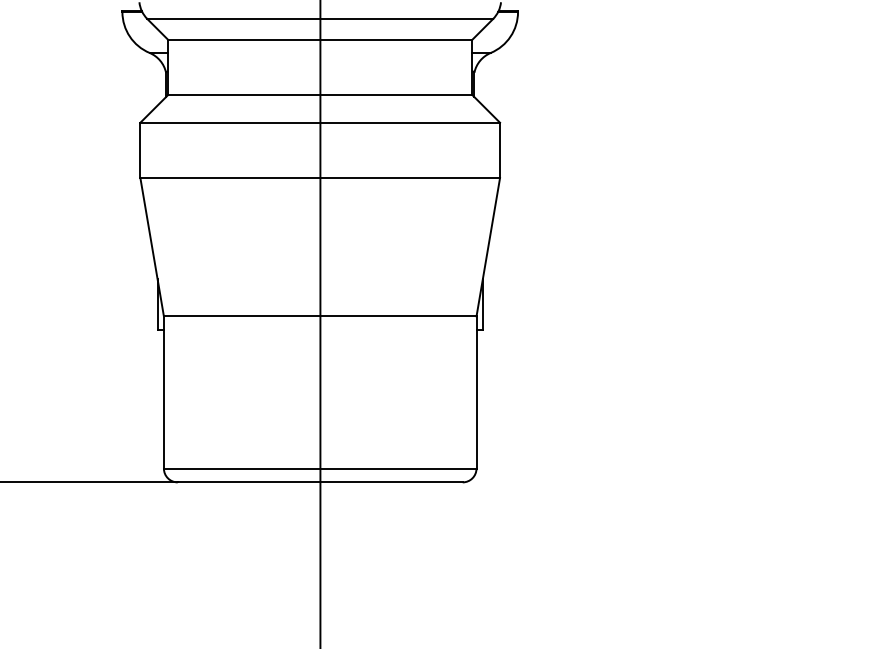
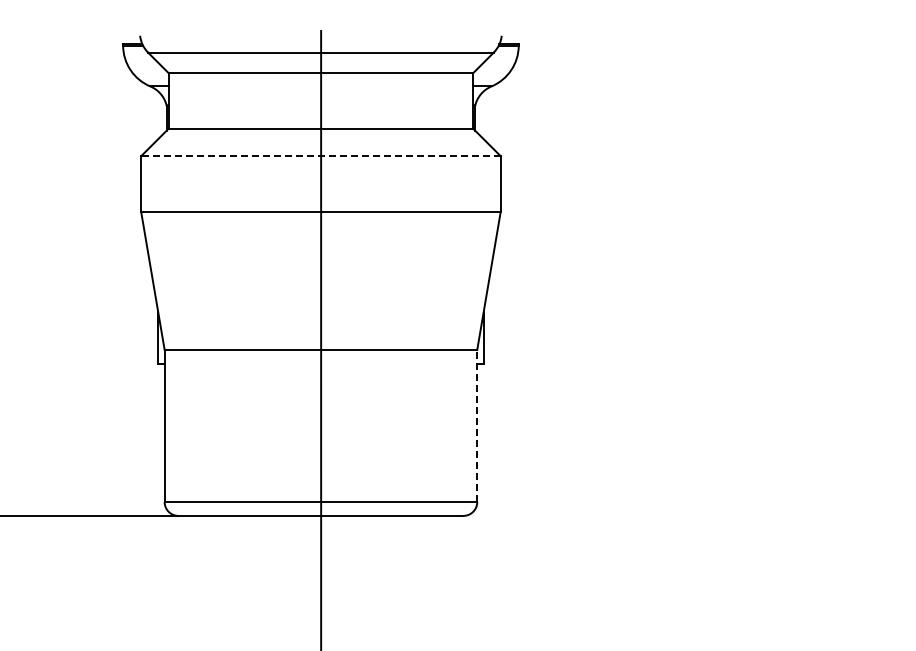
line: (319, 122) -> (320, 156), solid -> dashed
line: (476, 391) -> (477, 425), solid -> dashed

